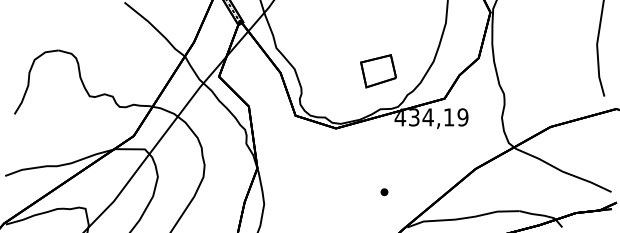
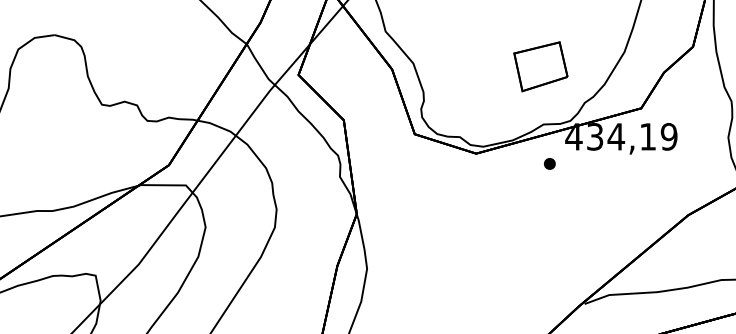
part: (384, 192) -> (549, 164), moved

